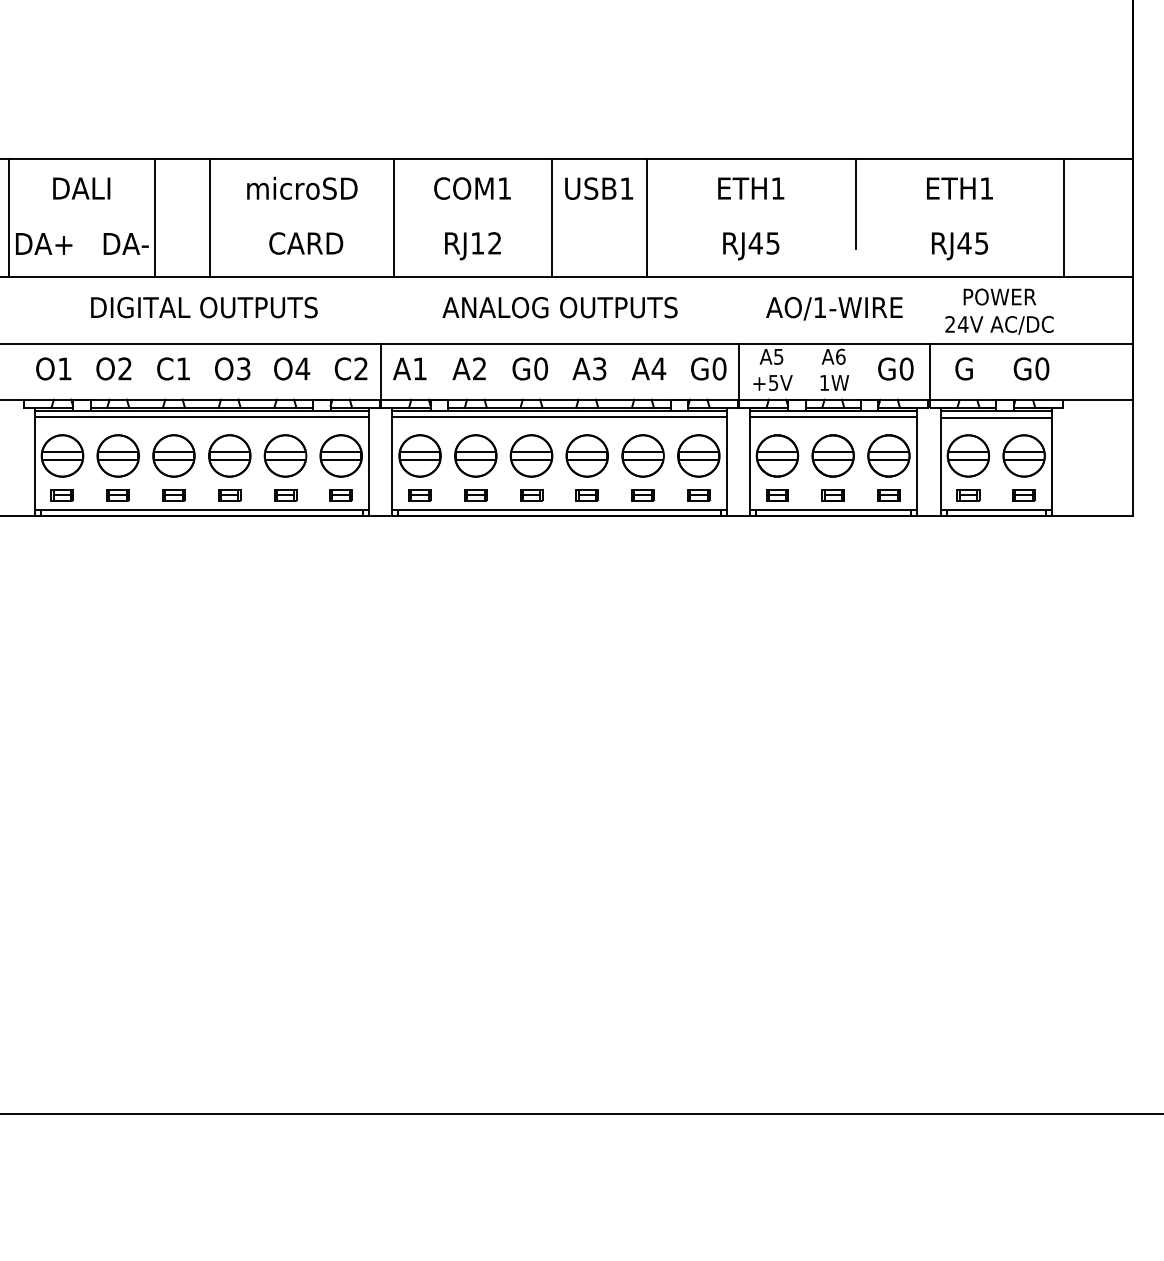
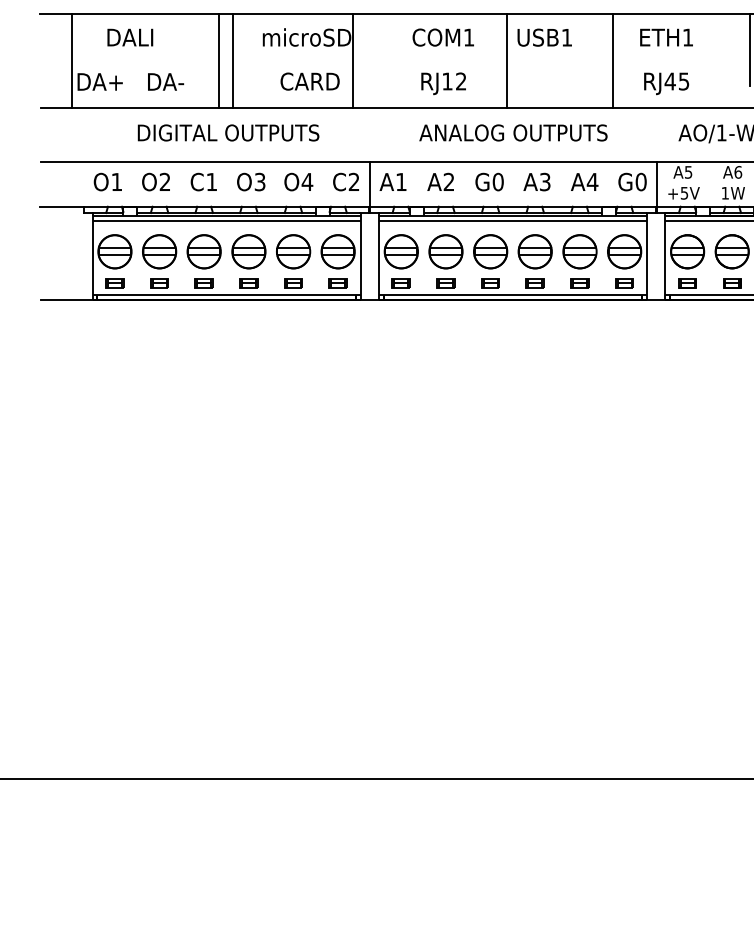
line: (155, 217) -> (219, 60), moved
line: (394, 217) -> (352, 60), moved
line: (646, 217) -> (612, 60), moved

